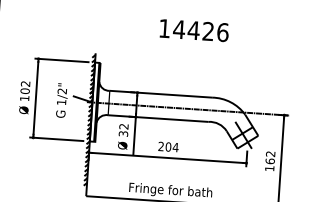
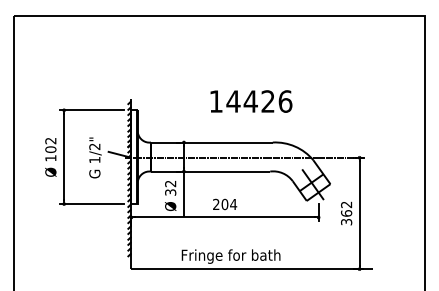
text: (194, 30) -> (251, 101), moved
text: (269, 168) -> (346, 222), 162 -> 362

